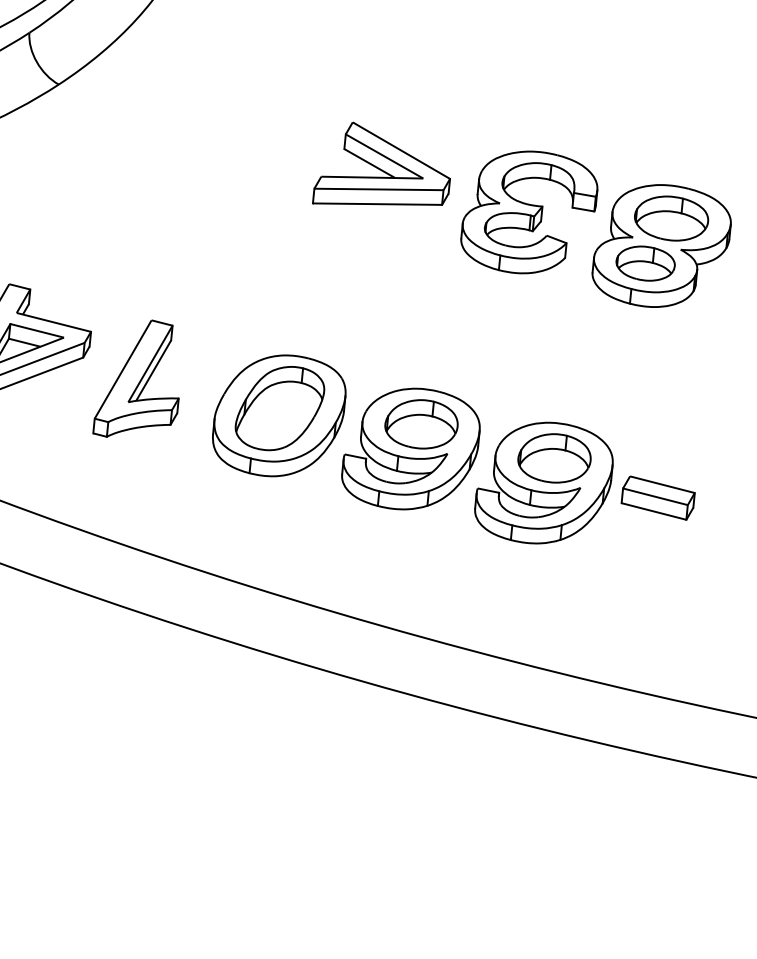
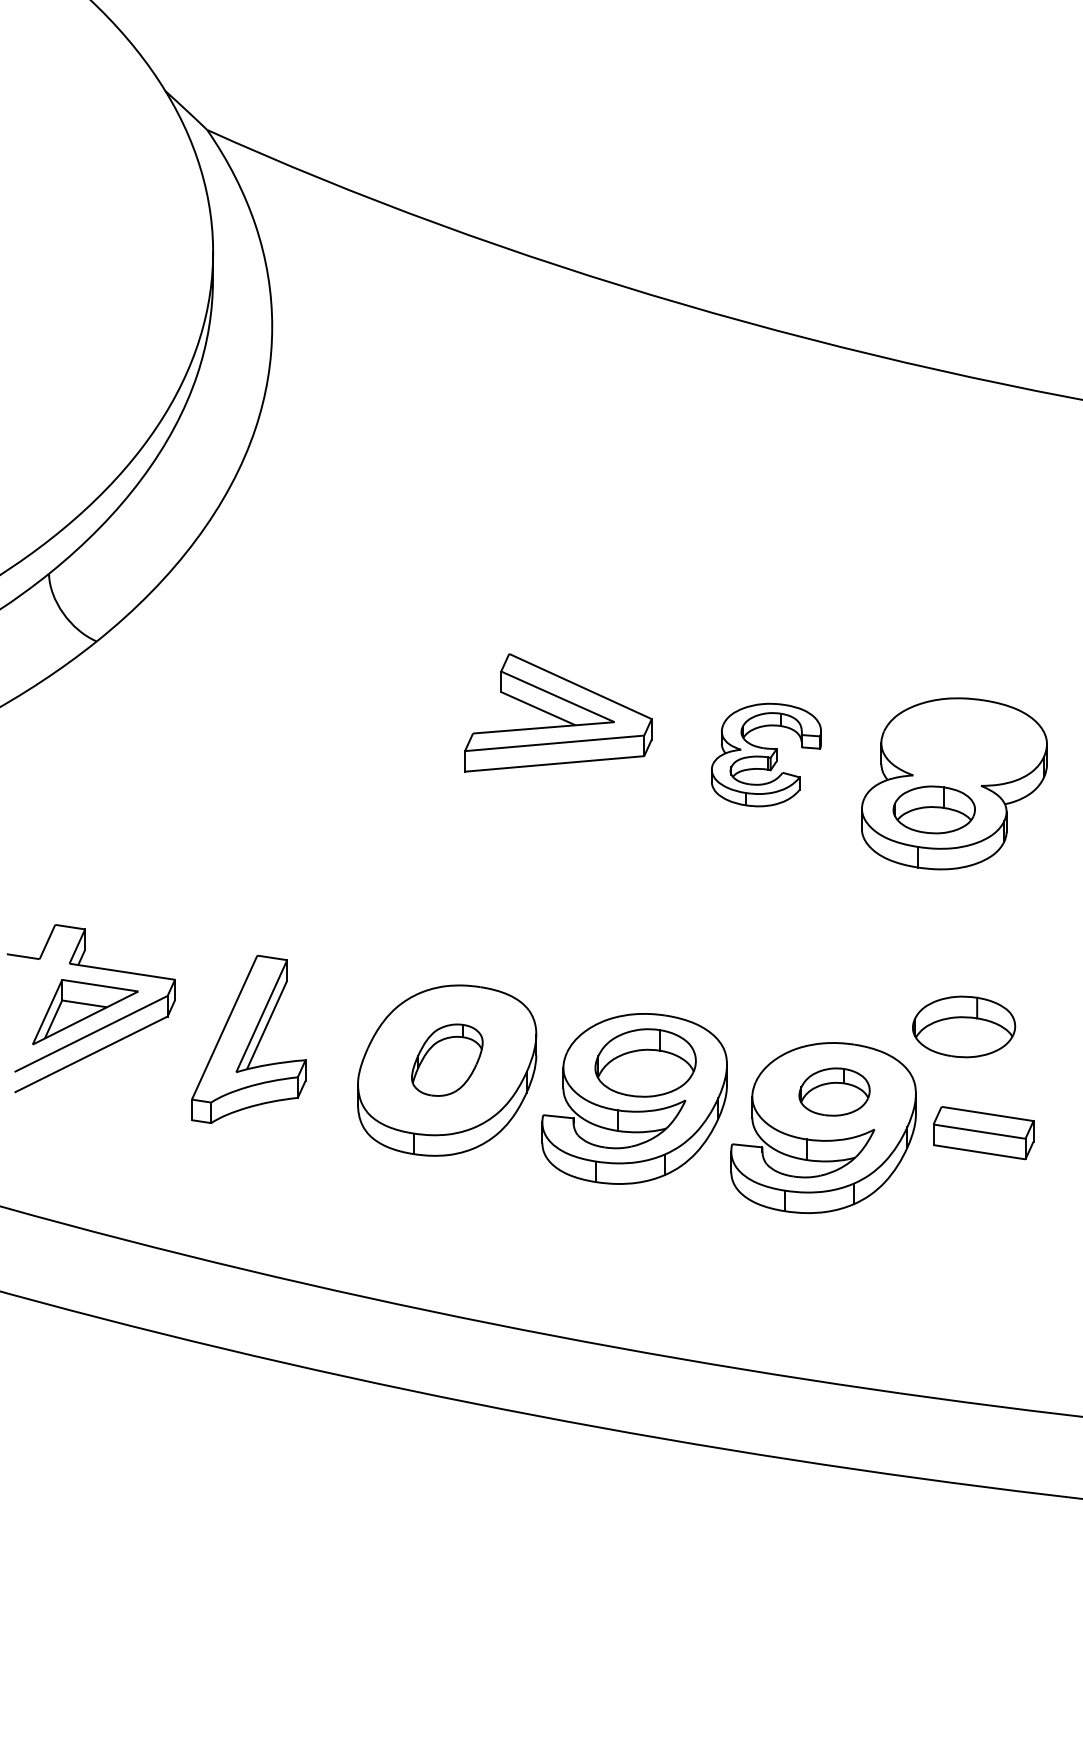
part: (529, 212) -> (766, 754), size x0.6
part: (671, 218) -> (964, 1026), moved
part: (280, 407) -> (447, 1059), size x0.6
part: (554, 457) -> (834, 1091), size x0.7

